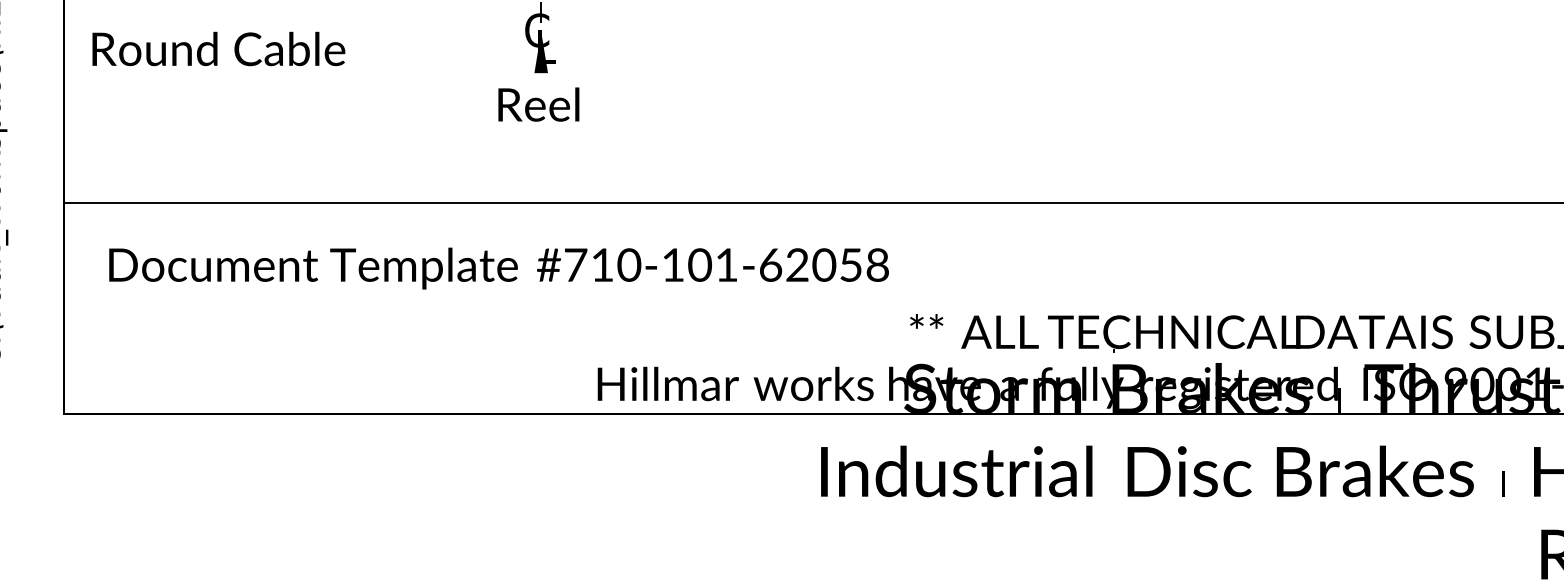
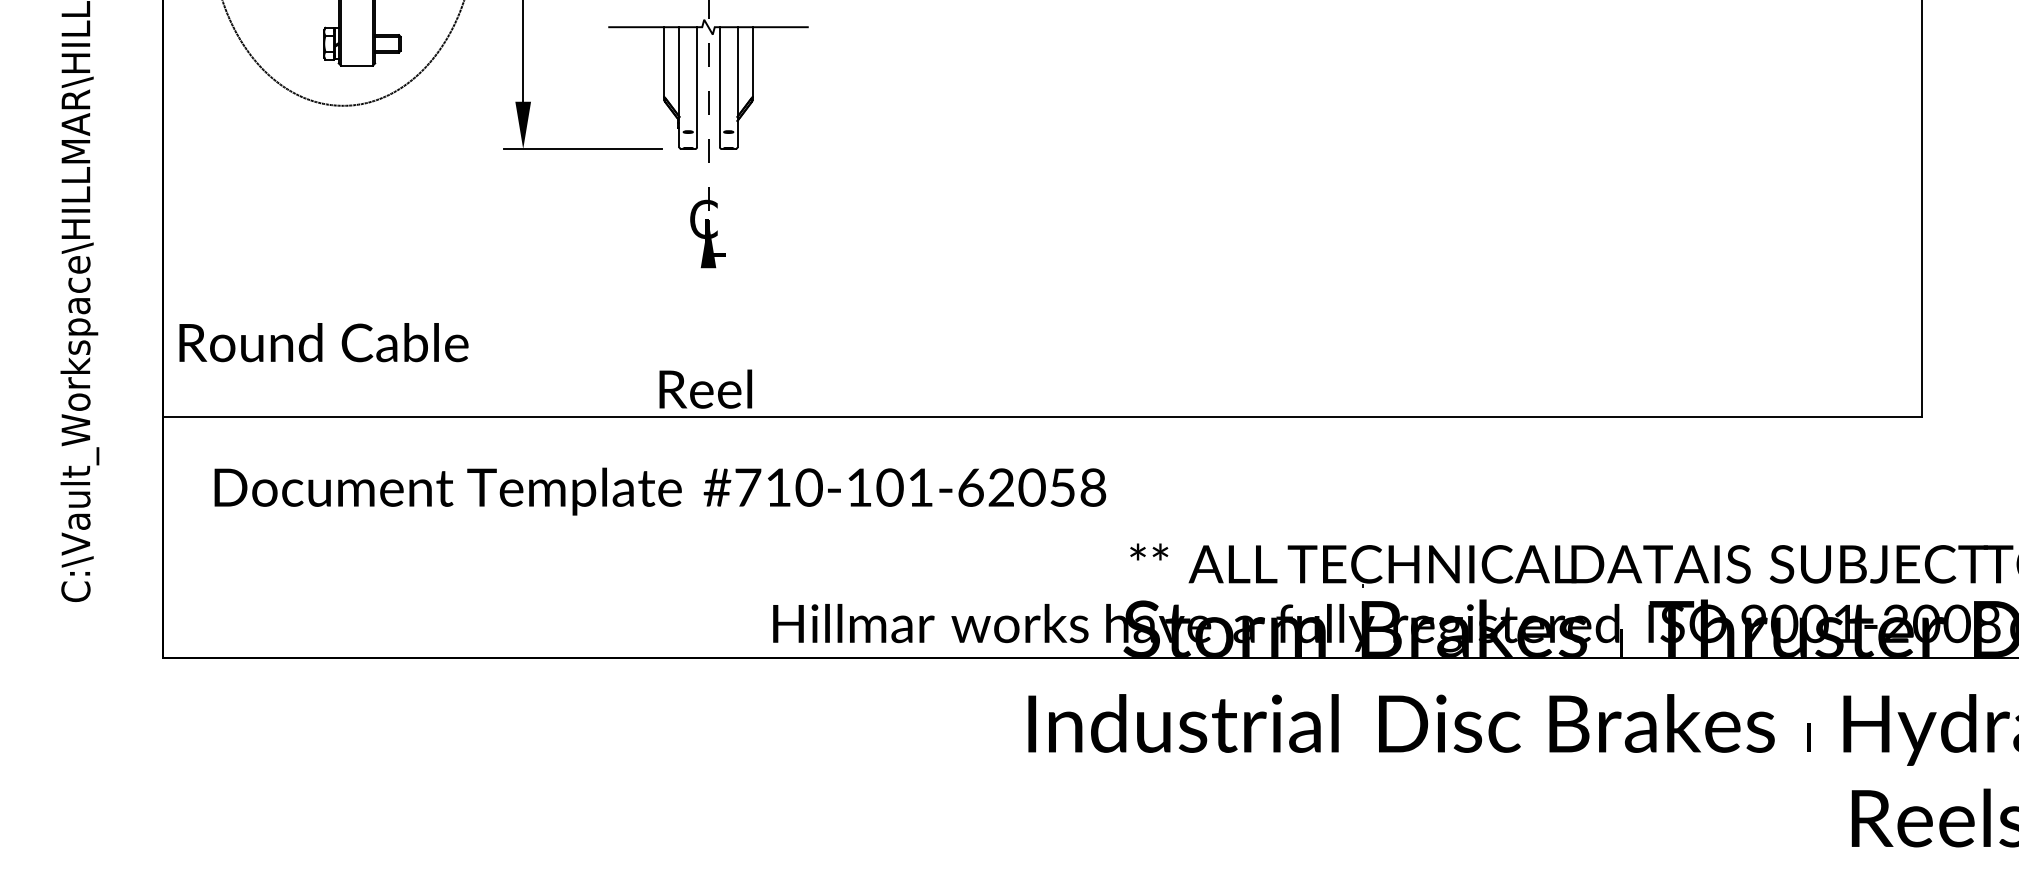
text: (218, 48) -> (323, 342), moved
text: (538, 104) -> (705, 388), moved

